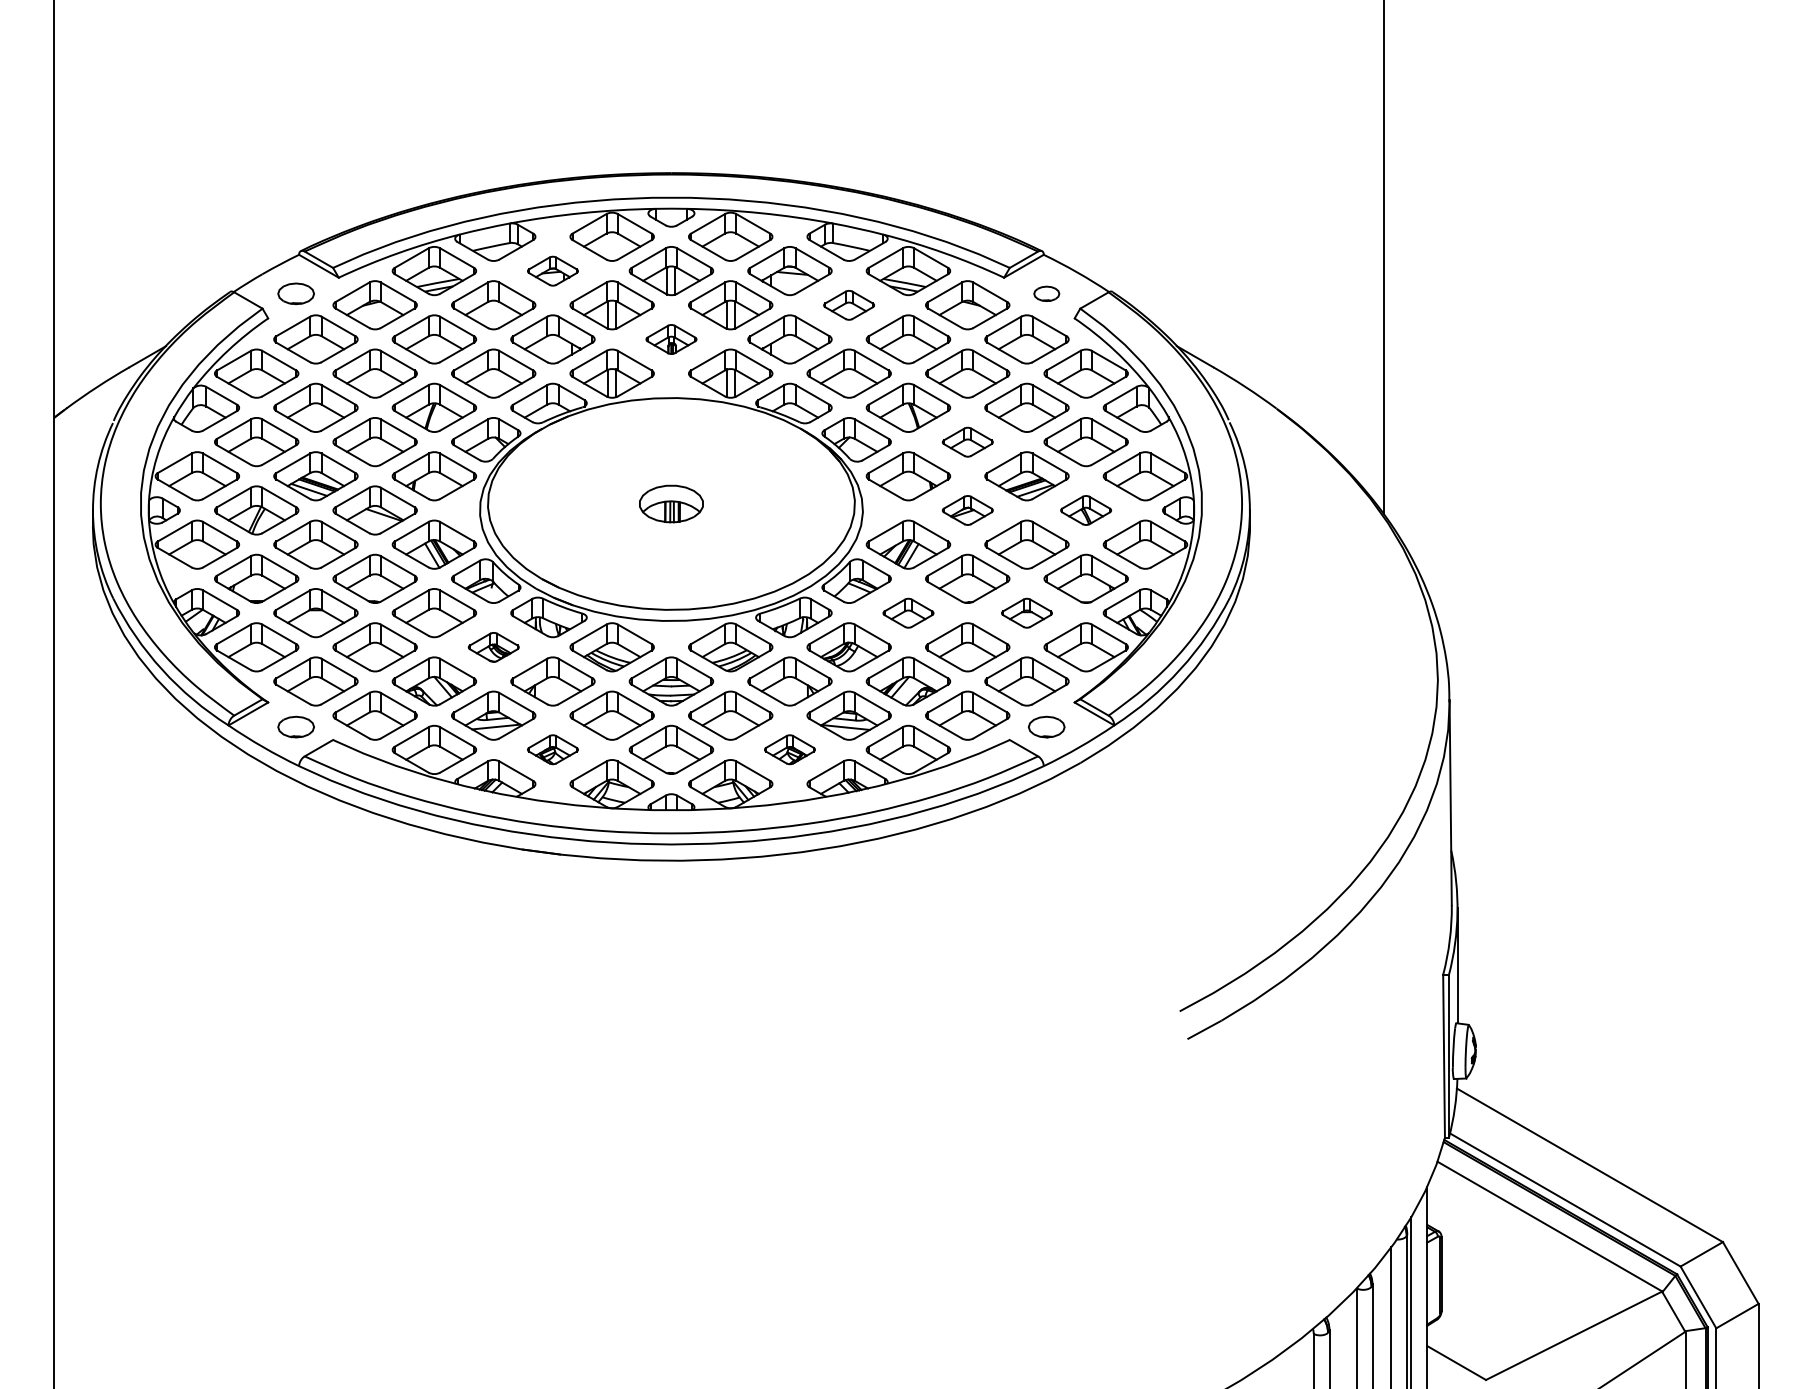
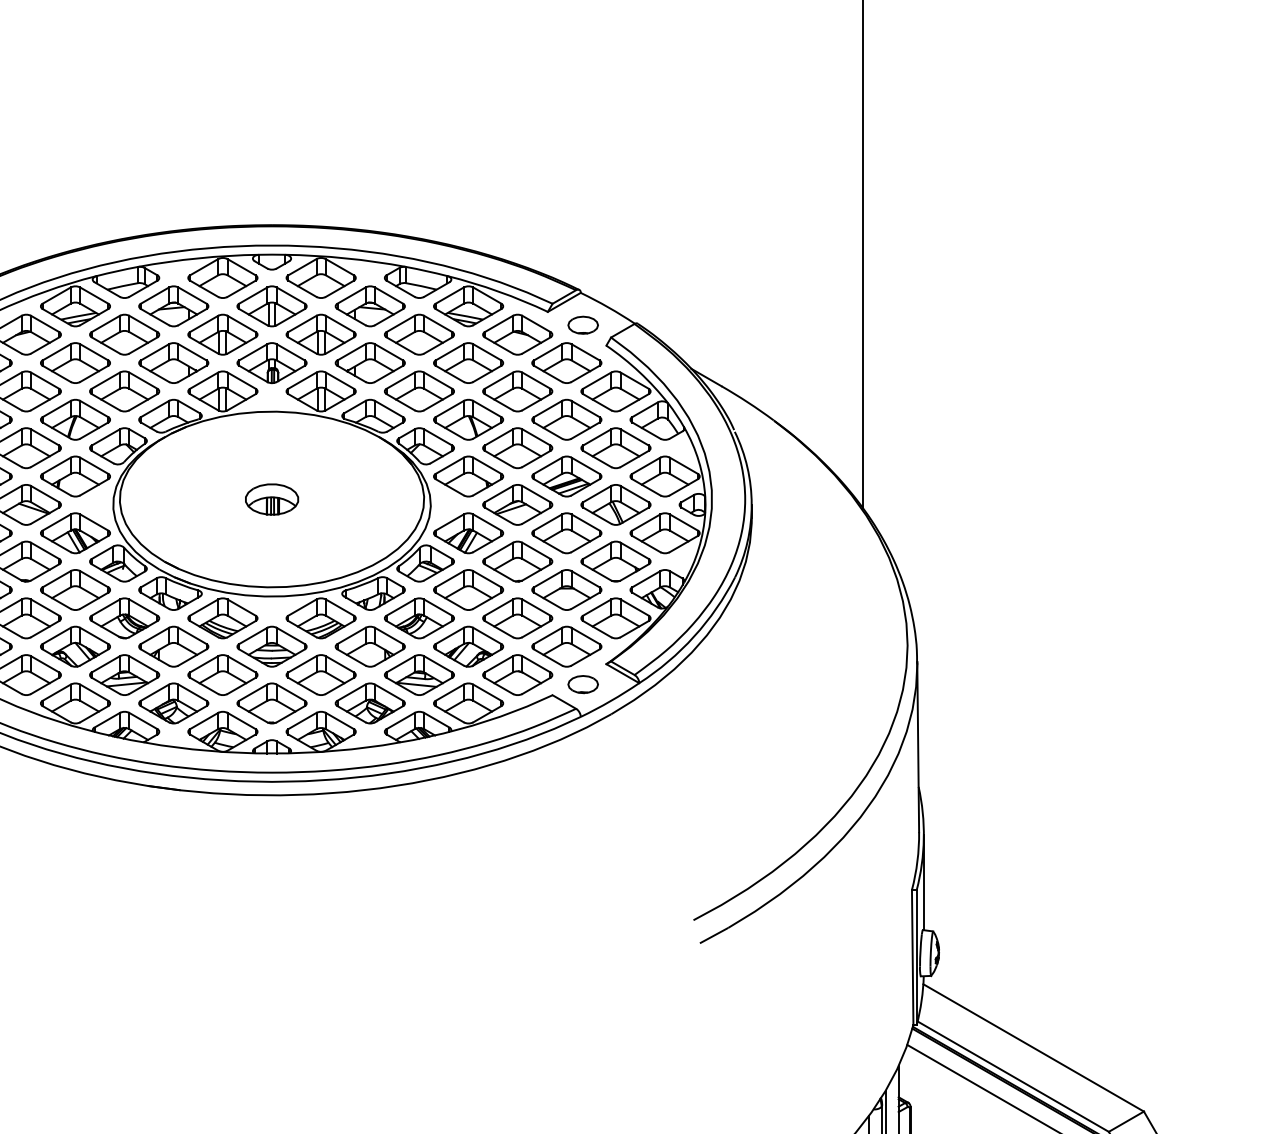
part: (552, 271) -> (173, 306), size x1.67
part: (1046, 293) -> (583, 324), size x1.43
part: (848, 305) -> (418, 334), size x1.67
part: (671, 339) -> (272, 363), size x1.67
part: (967, 442) -> (517, 448), size x1.67
part: (967, 510) -> (517, 504), size x1.67
part: (1085, 510) -> (615, 504), size x1.67
part: (908, 613) -> (468, 590), size x1.67
part: (1026, 613) -> (566, 590), size x1.67
part: (493, 647) -> (124, 618), size x1.67
part: (552, 749) -> (173, 703), size x1.67
part: (789, 749) -> (369, 703), size x1.67

